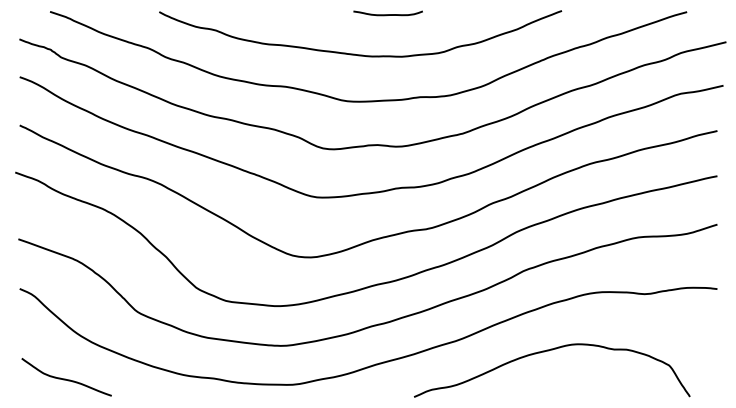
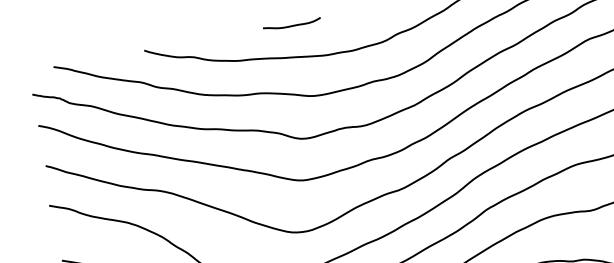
curve: (387, 14) -> (291, 25), moved

